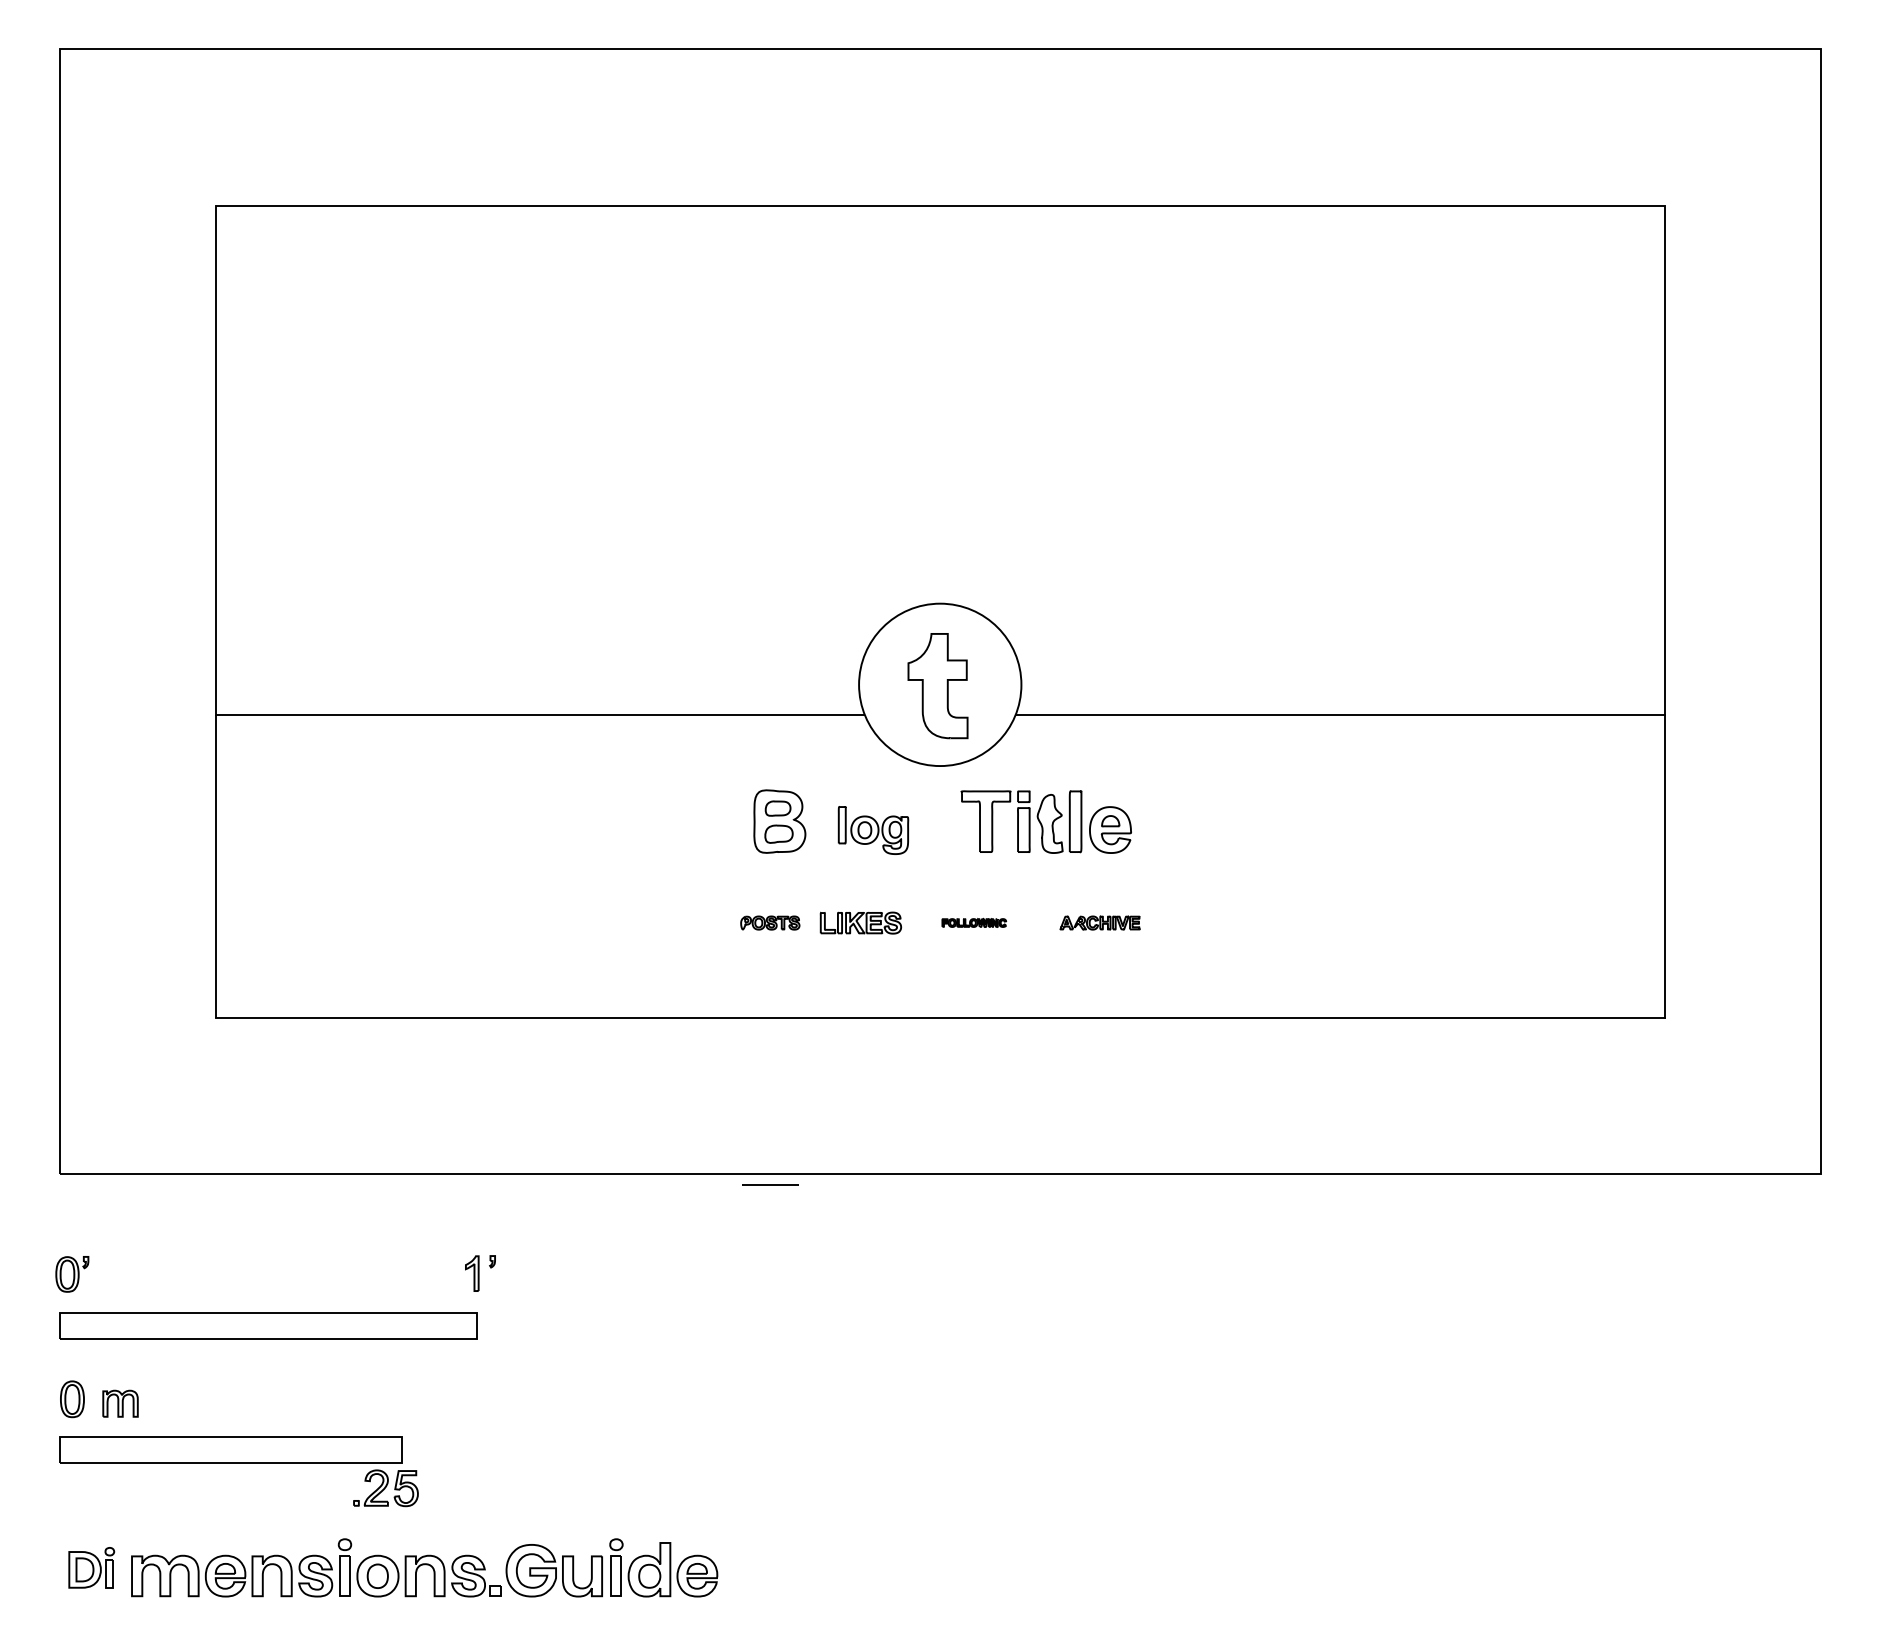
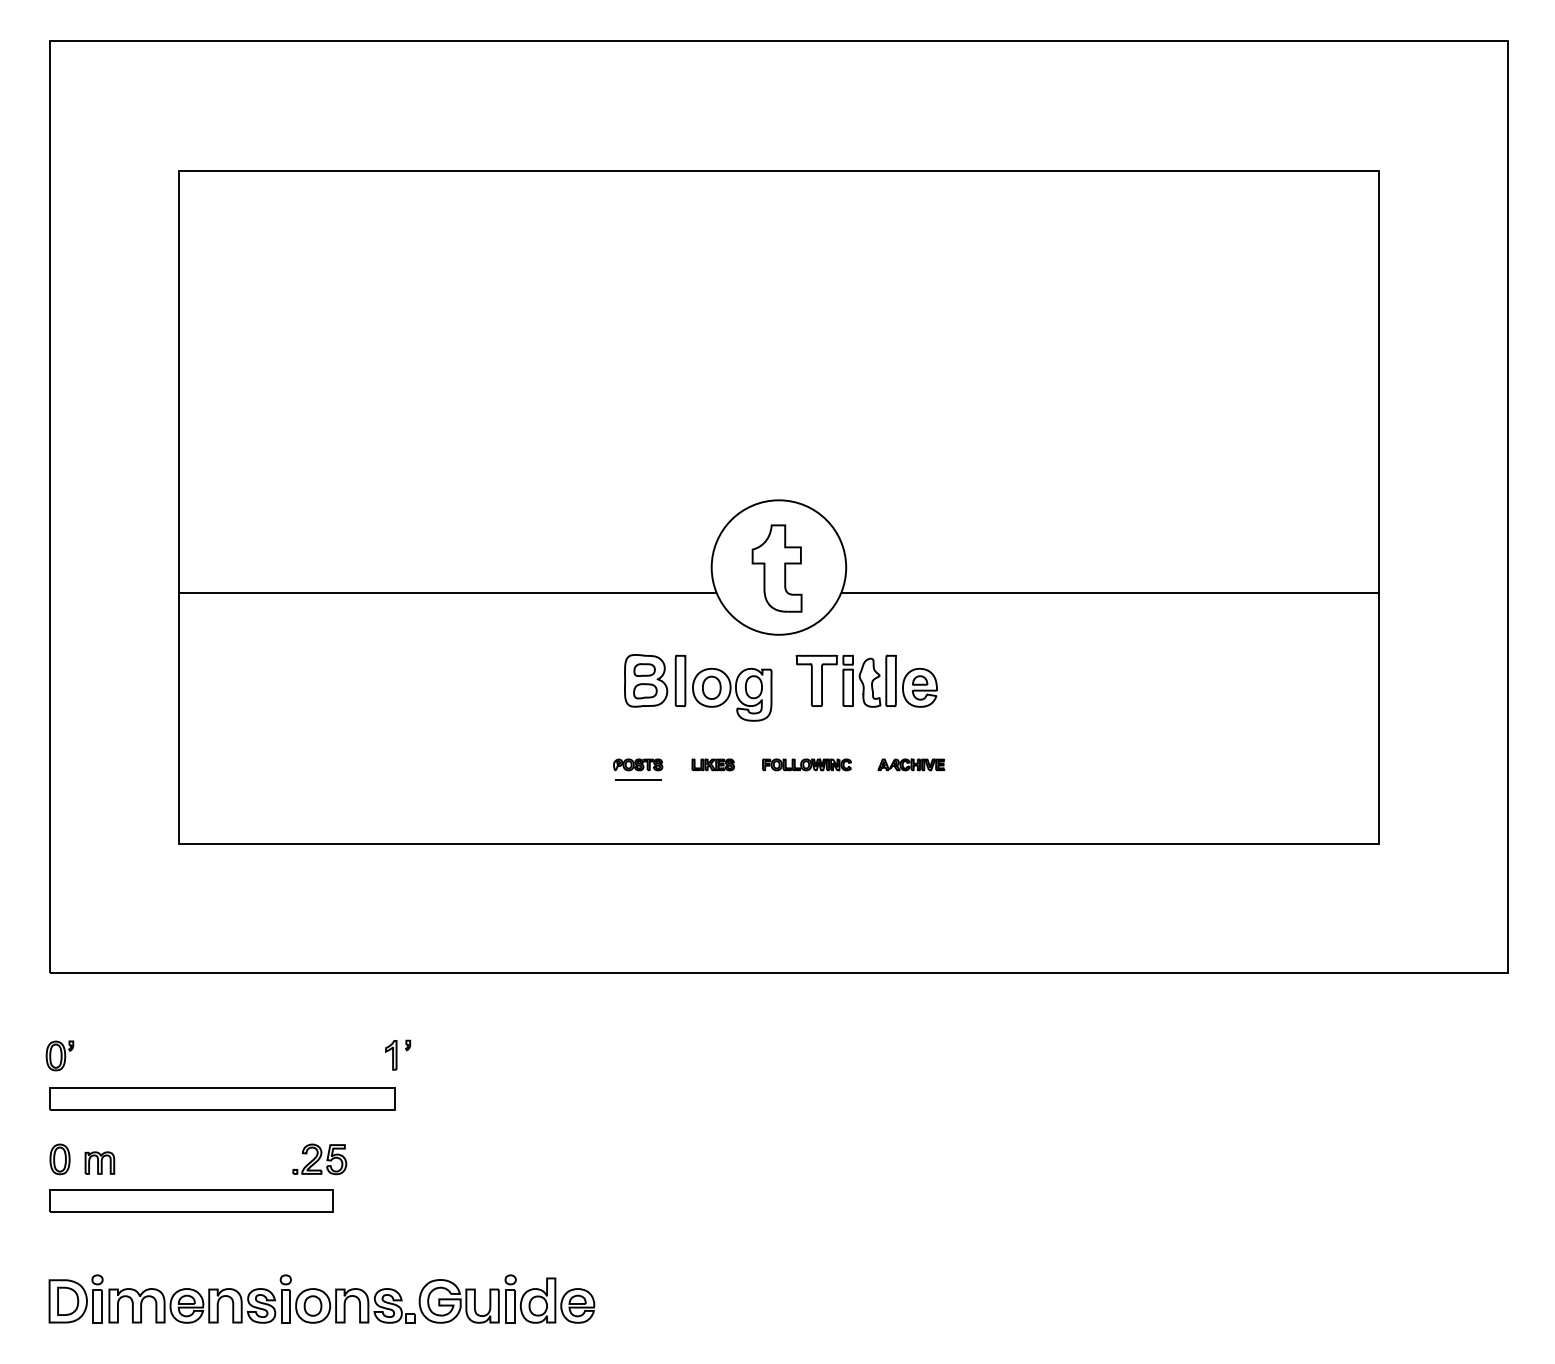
part: (873, 830) -> (723, 688), size x1.67
part: (860, 922) -> (712, 764), size x0.62
part: (974, 922) -> (807, 764), size x1.67
line: (770, 1184) -> (638, 780), moved
part: (385, 1488) -> (319, 1159), moved
part: (91, 1567) -> (75, 1298), size x1.43

